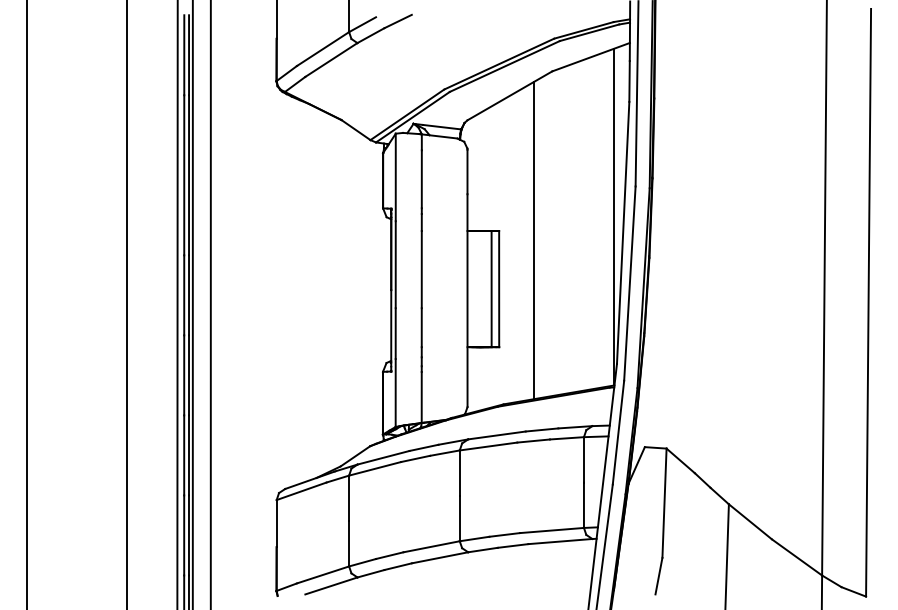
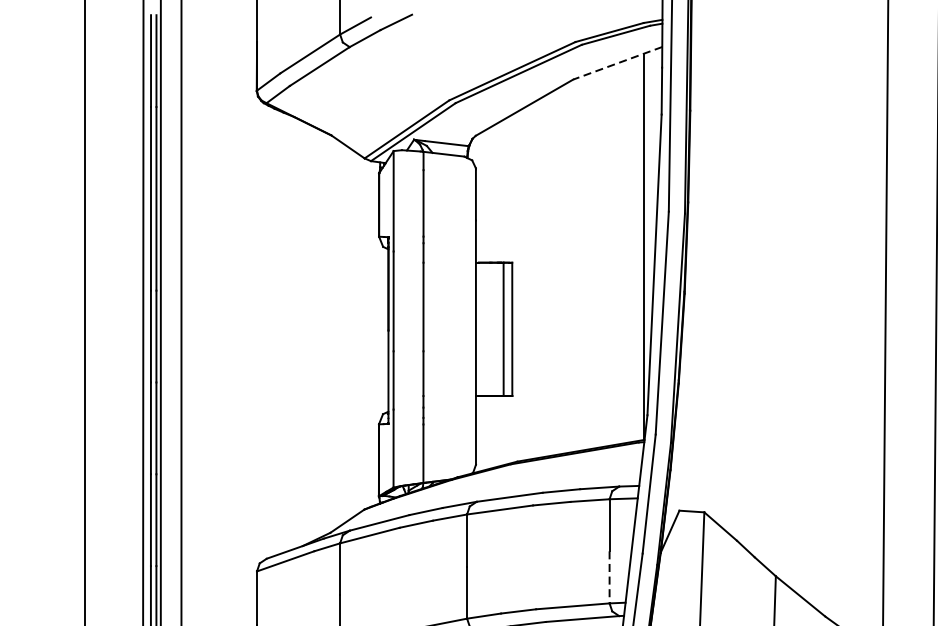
line: (590, 57) -> (617, 63), solid -> dashed
line: (534, 240) -> (552, 273), removed
line: (583, 505) -> (609, 577), solid -> dashed

